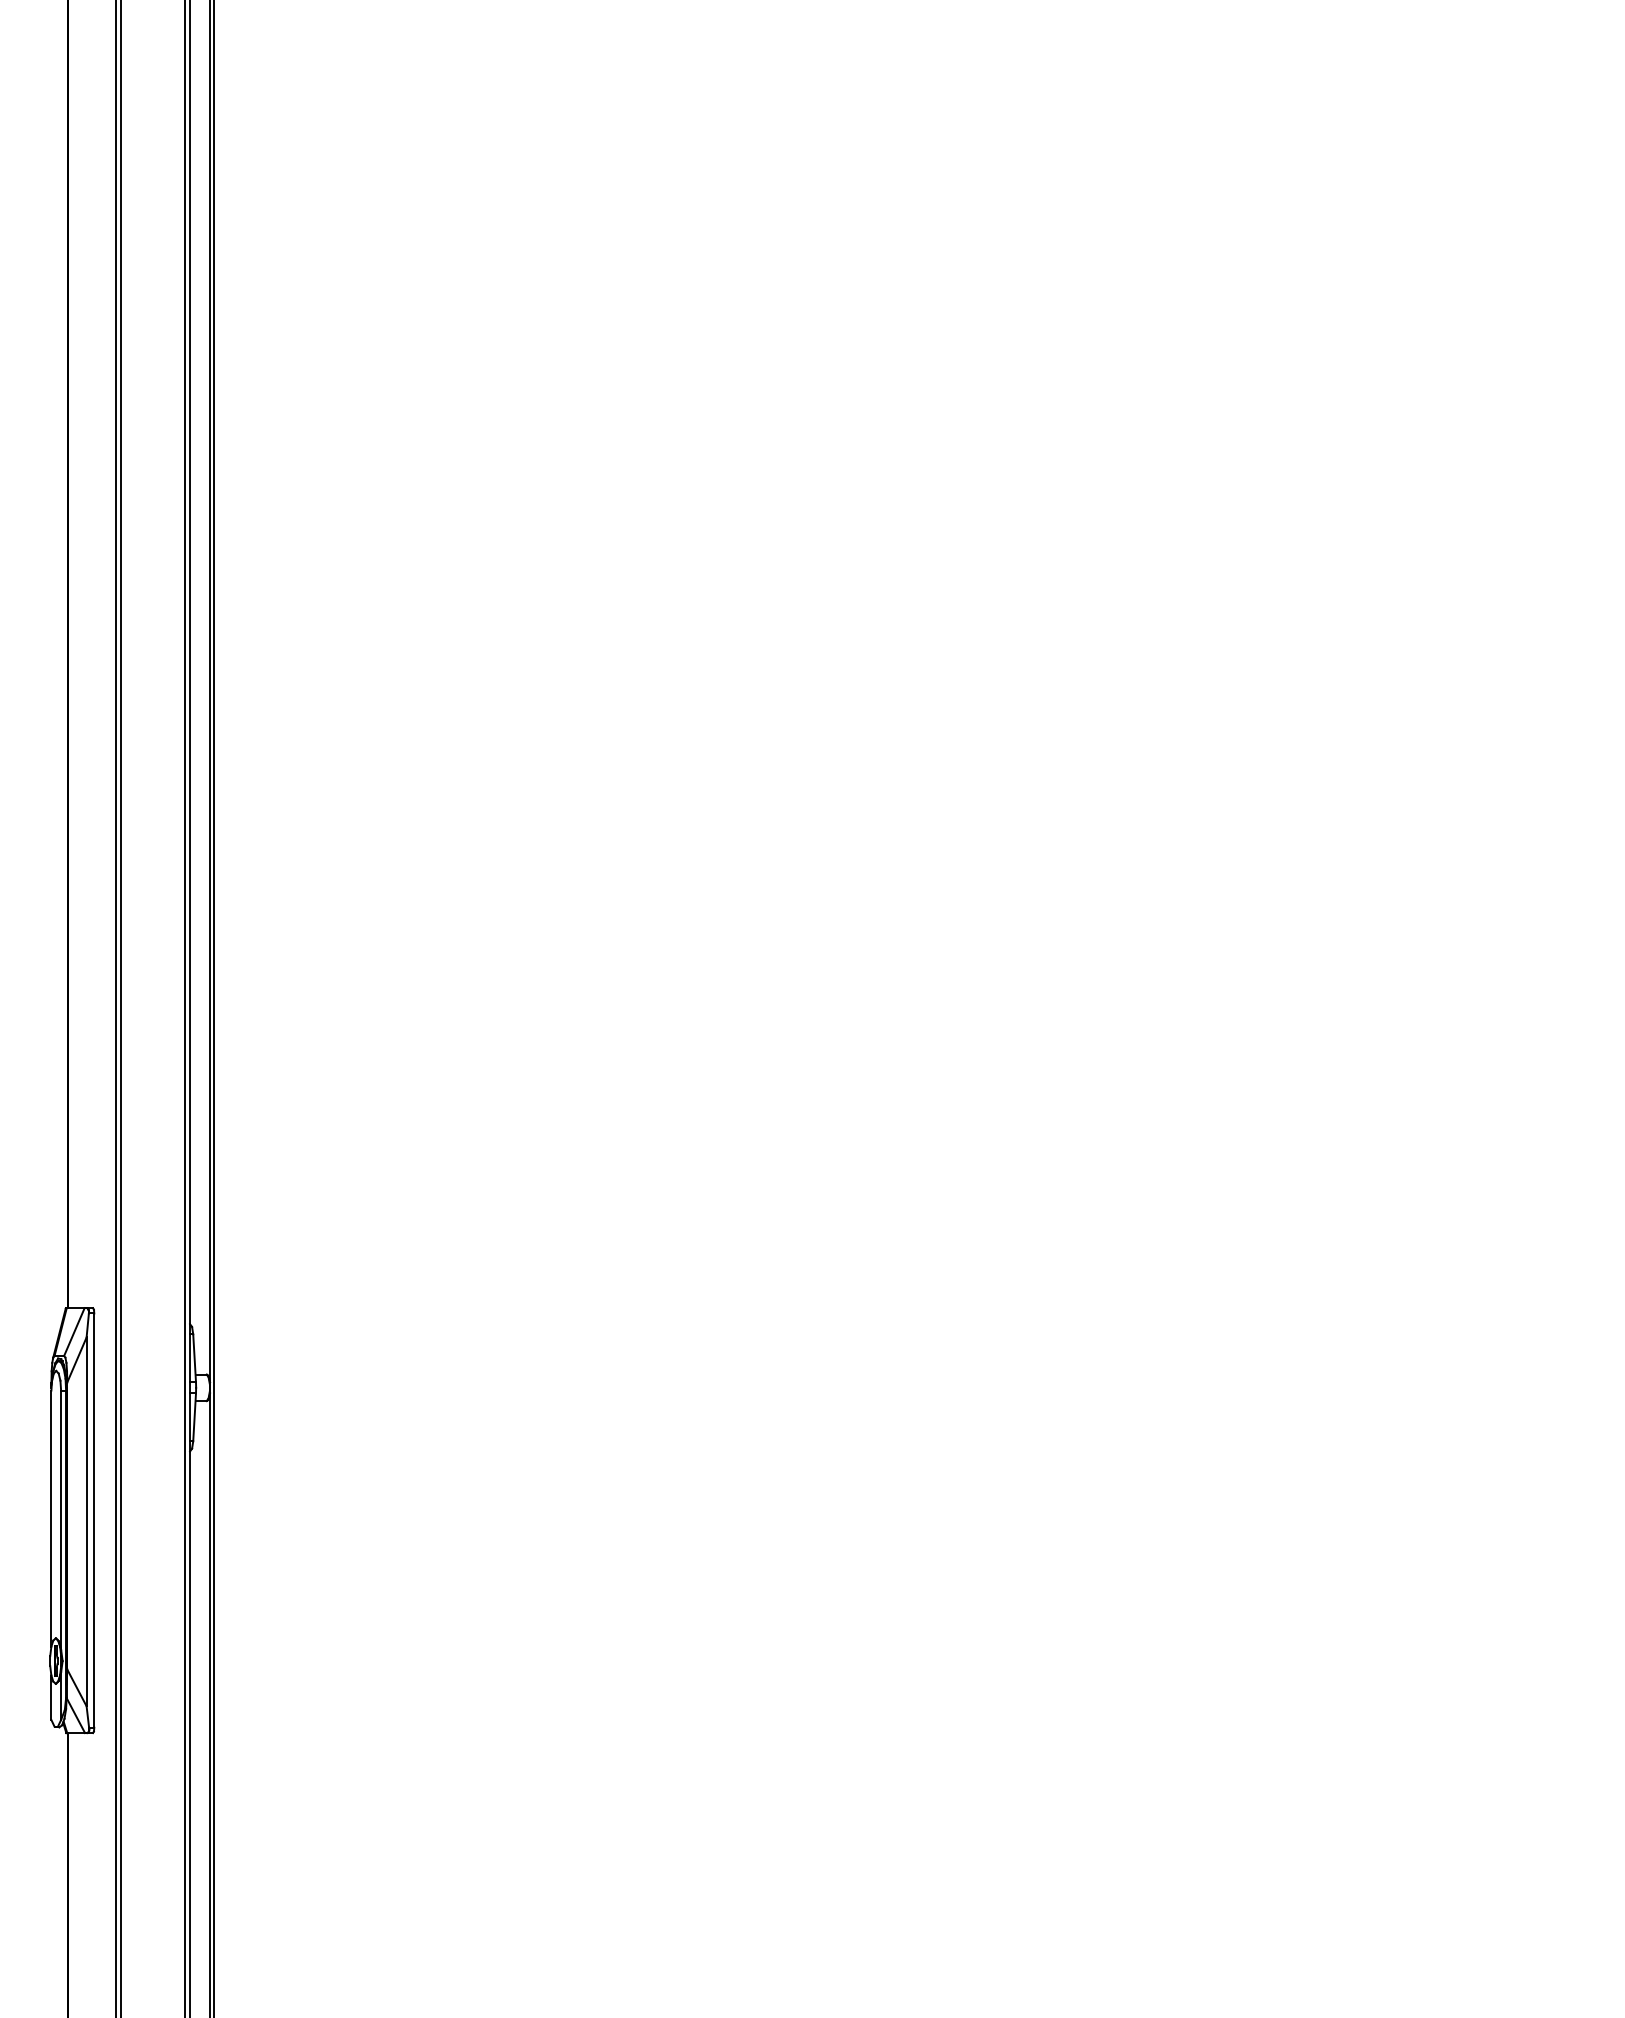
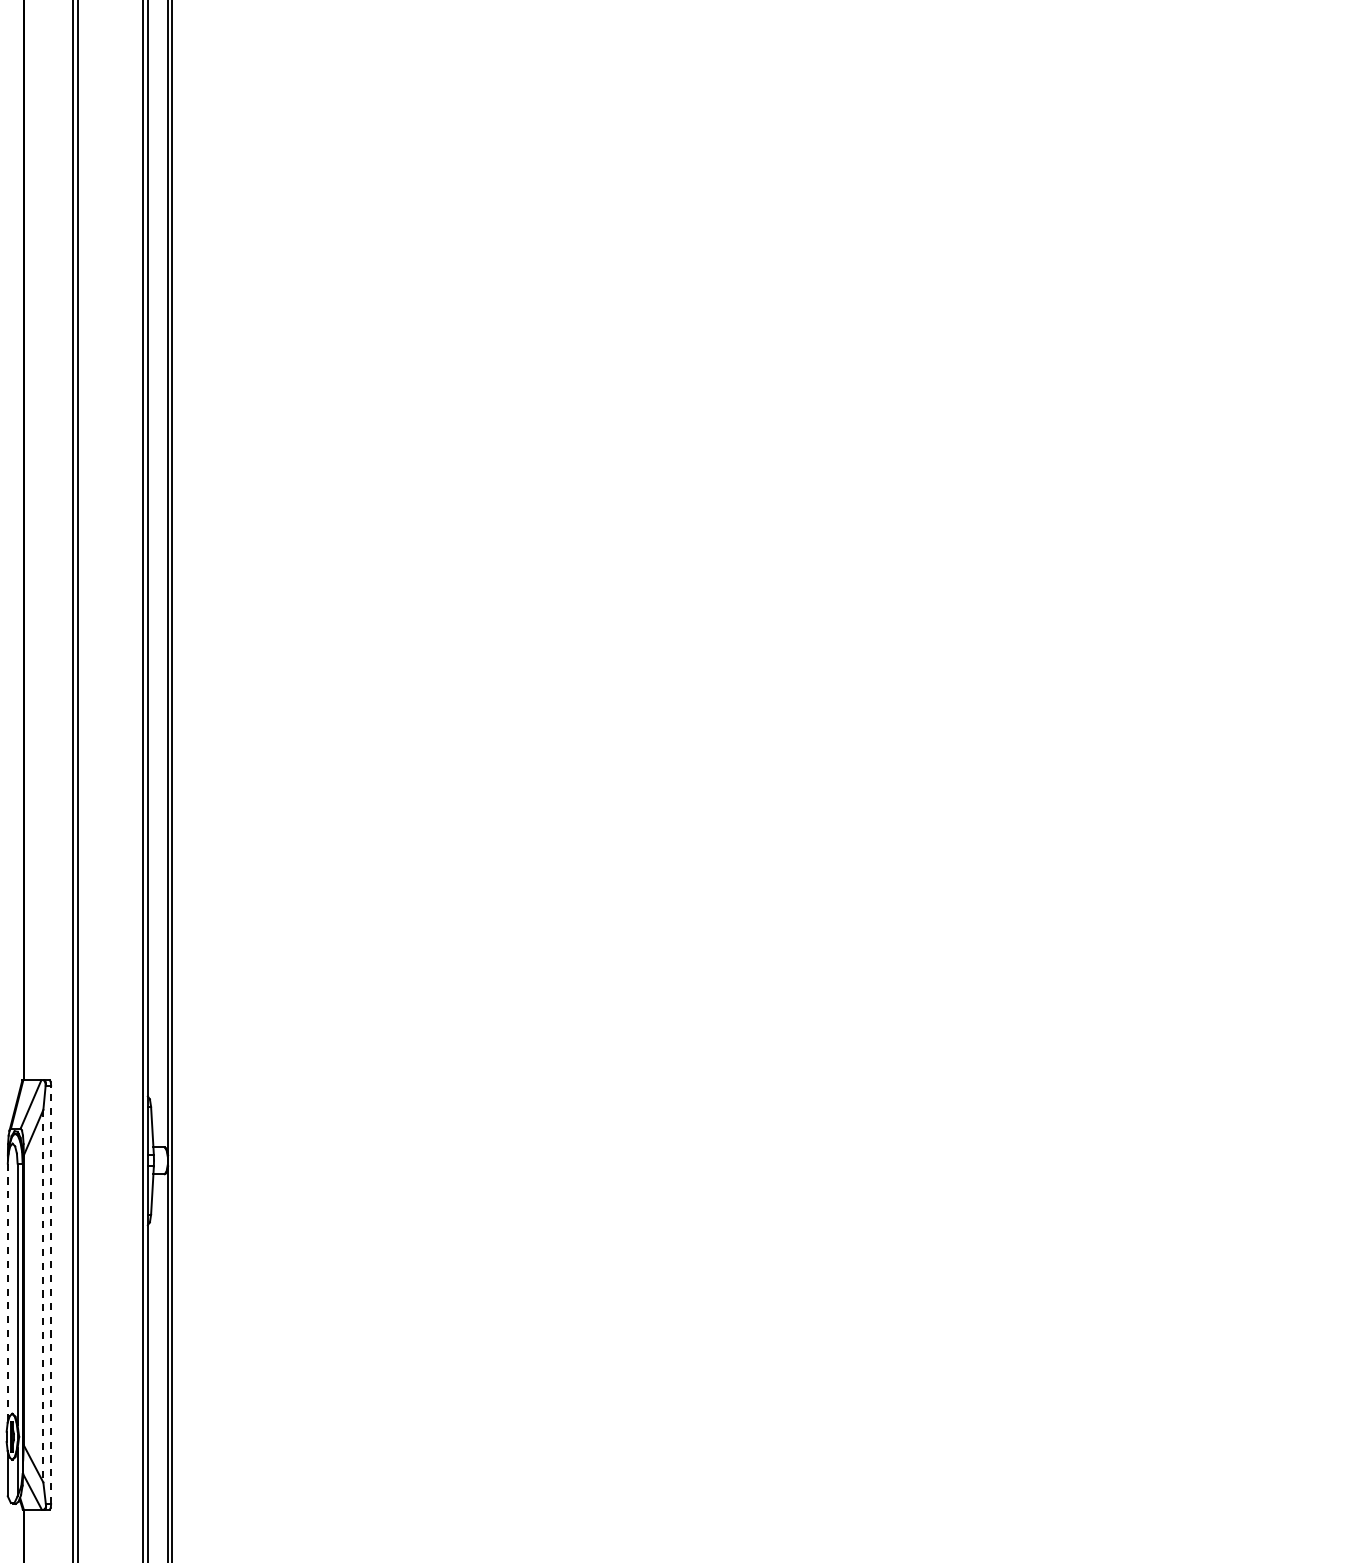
line: (51, 1519) -> (7, 1293), solid -> dashed
line: (94, 1520) -> (51, 1294), solid -> dashed
line: (86, 1522) -> (43, 1296), solid -> dashed

